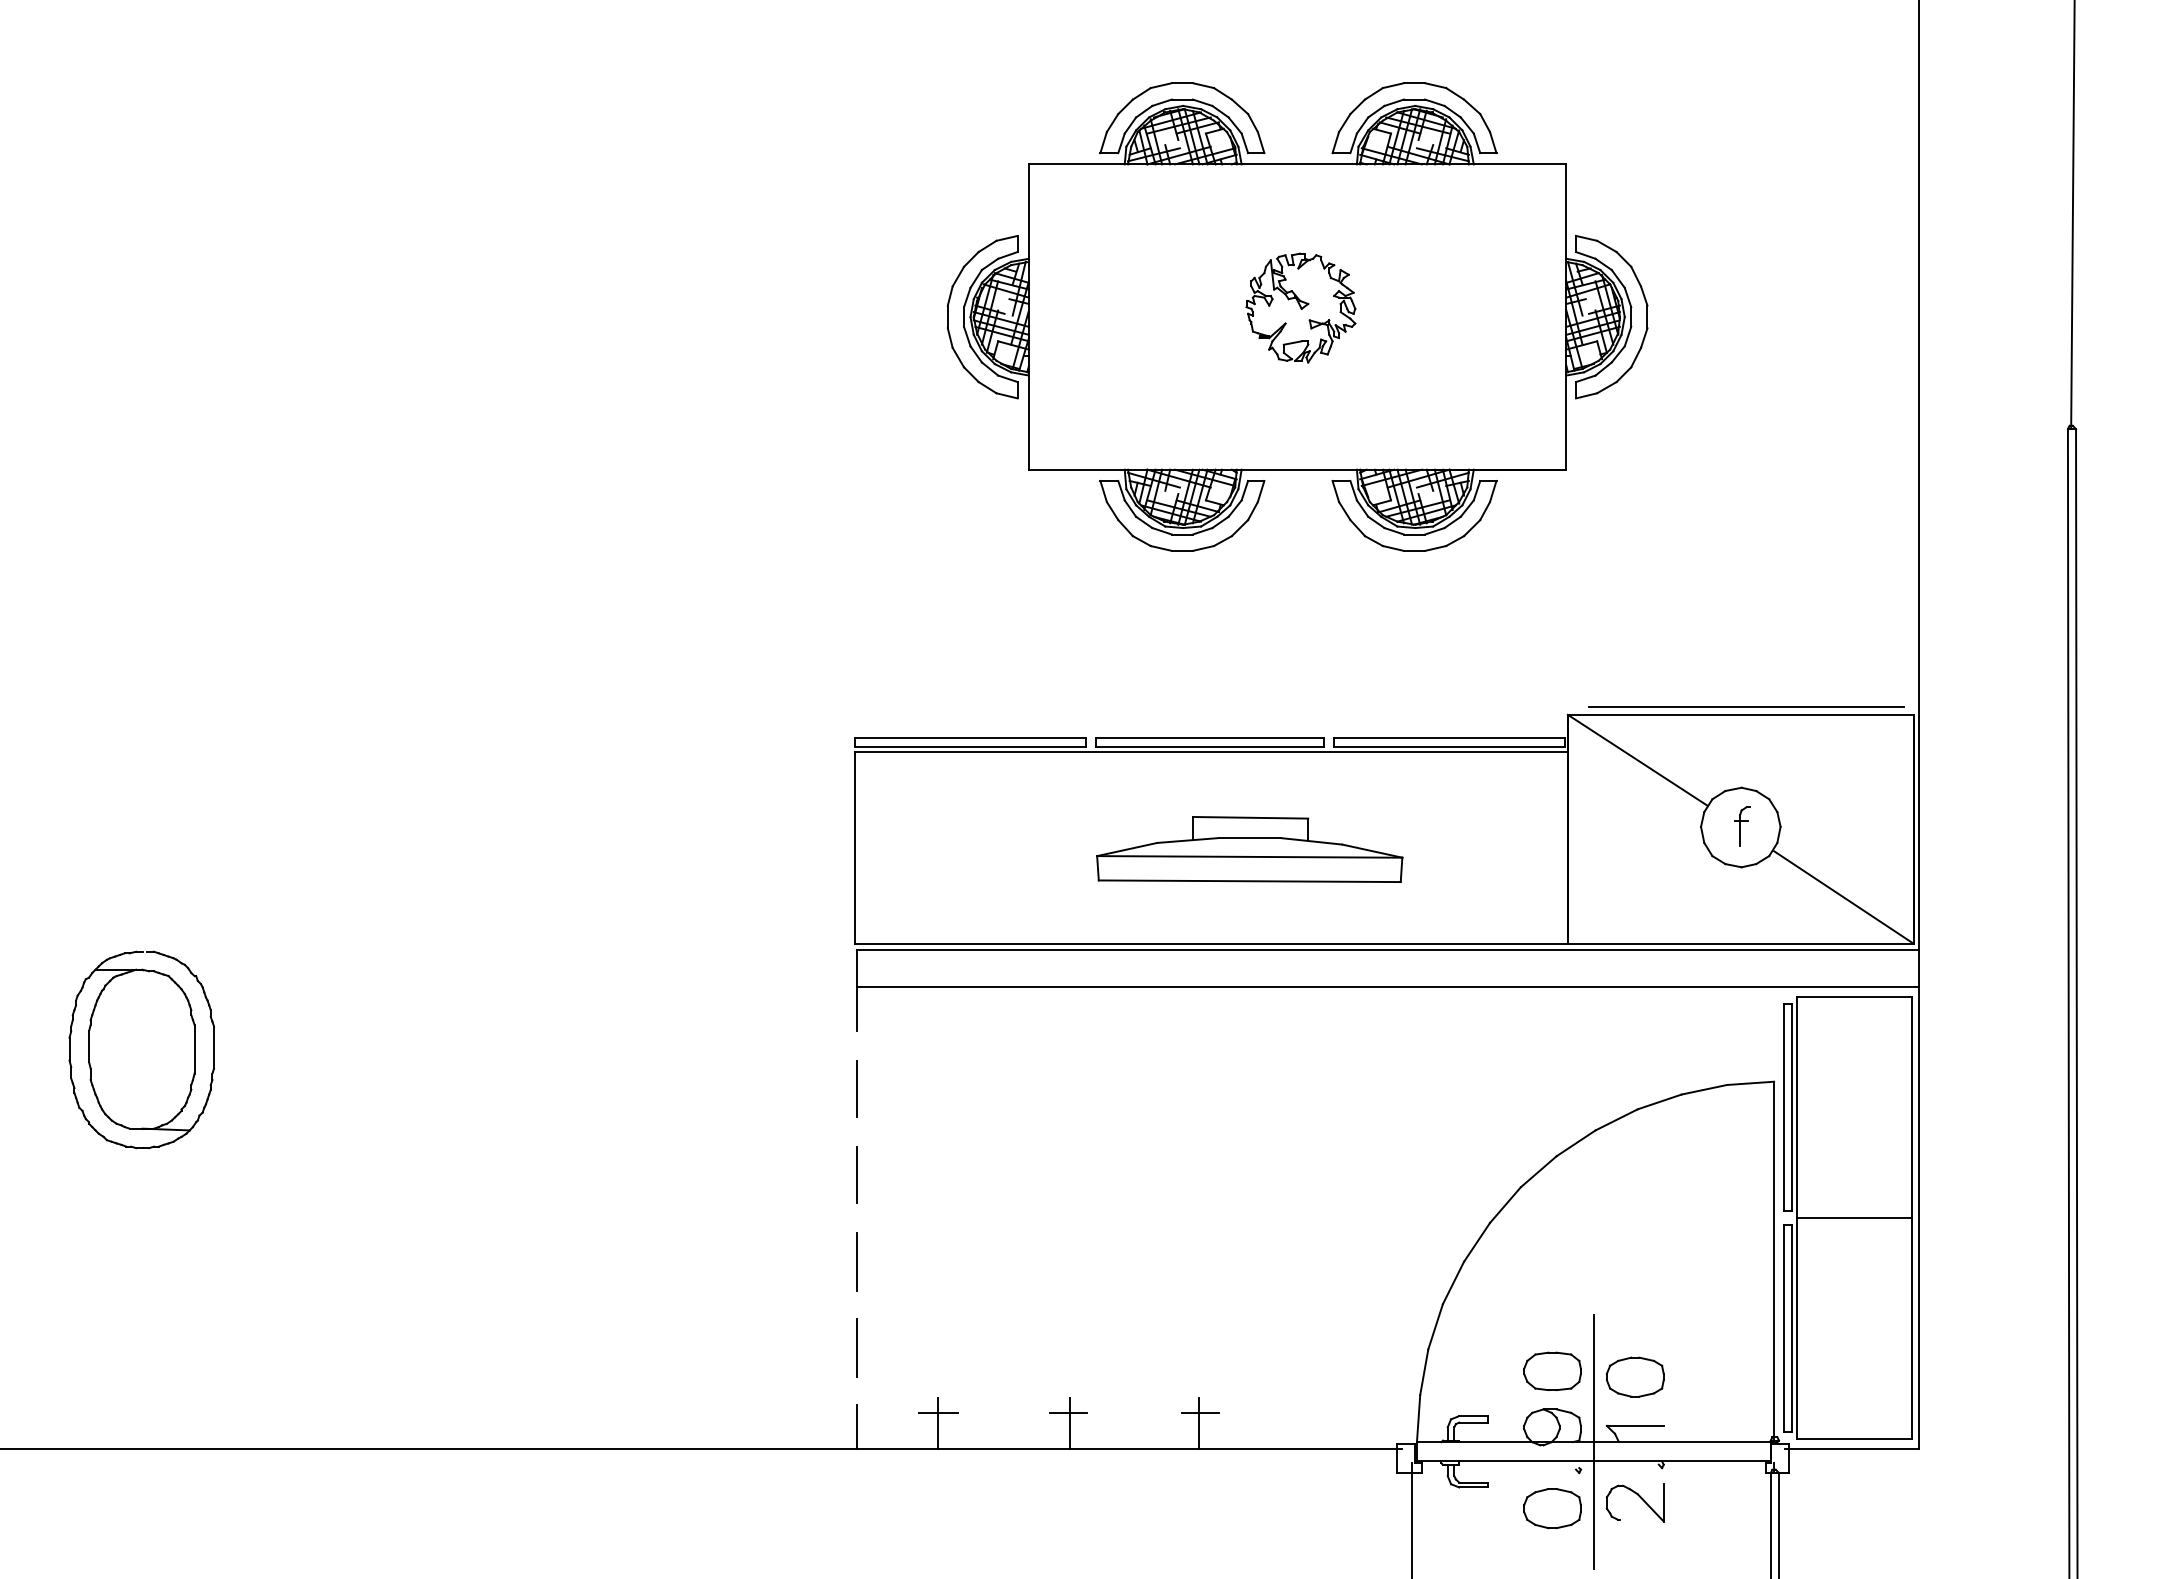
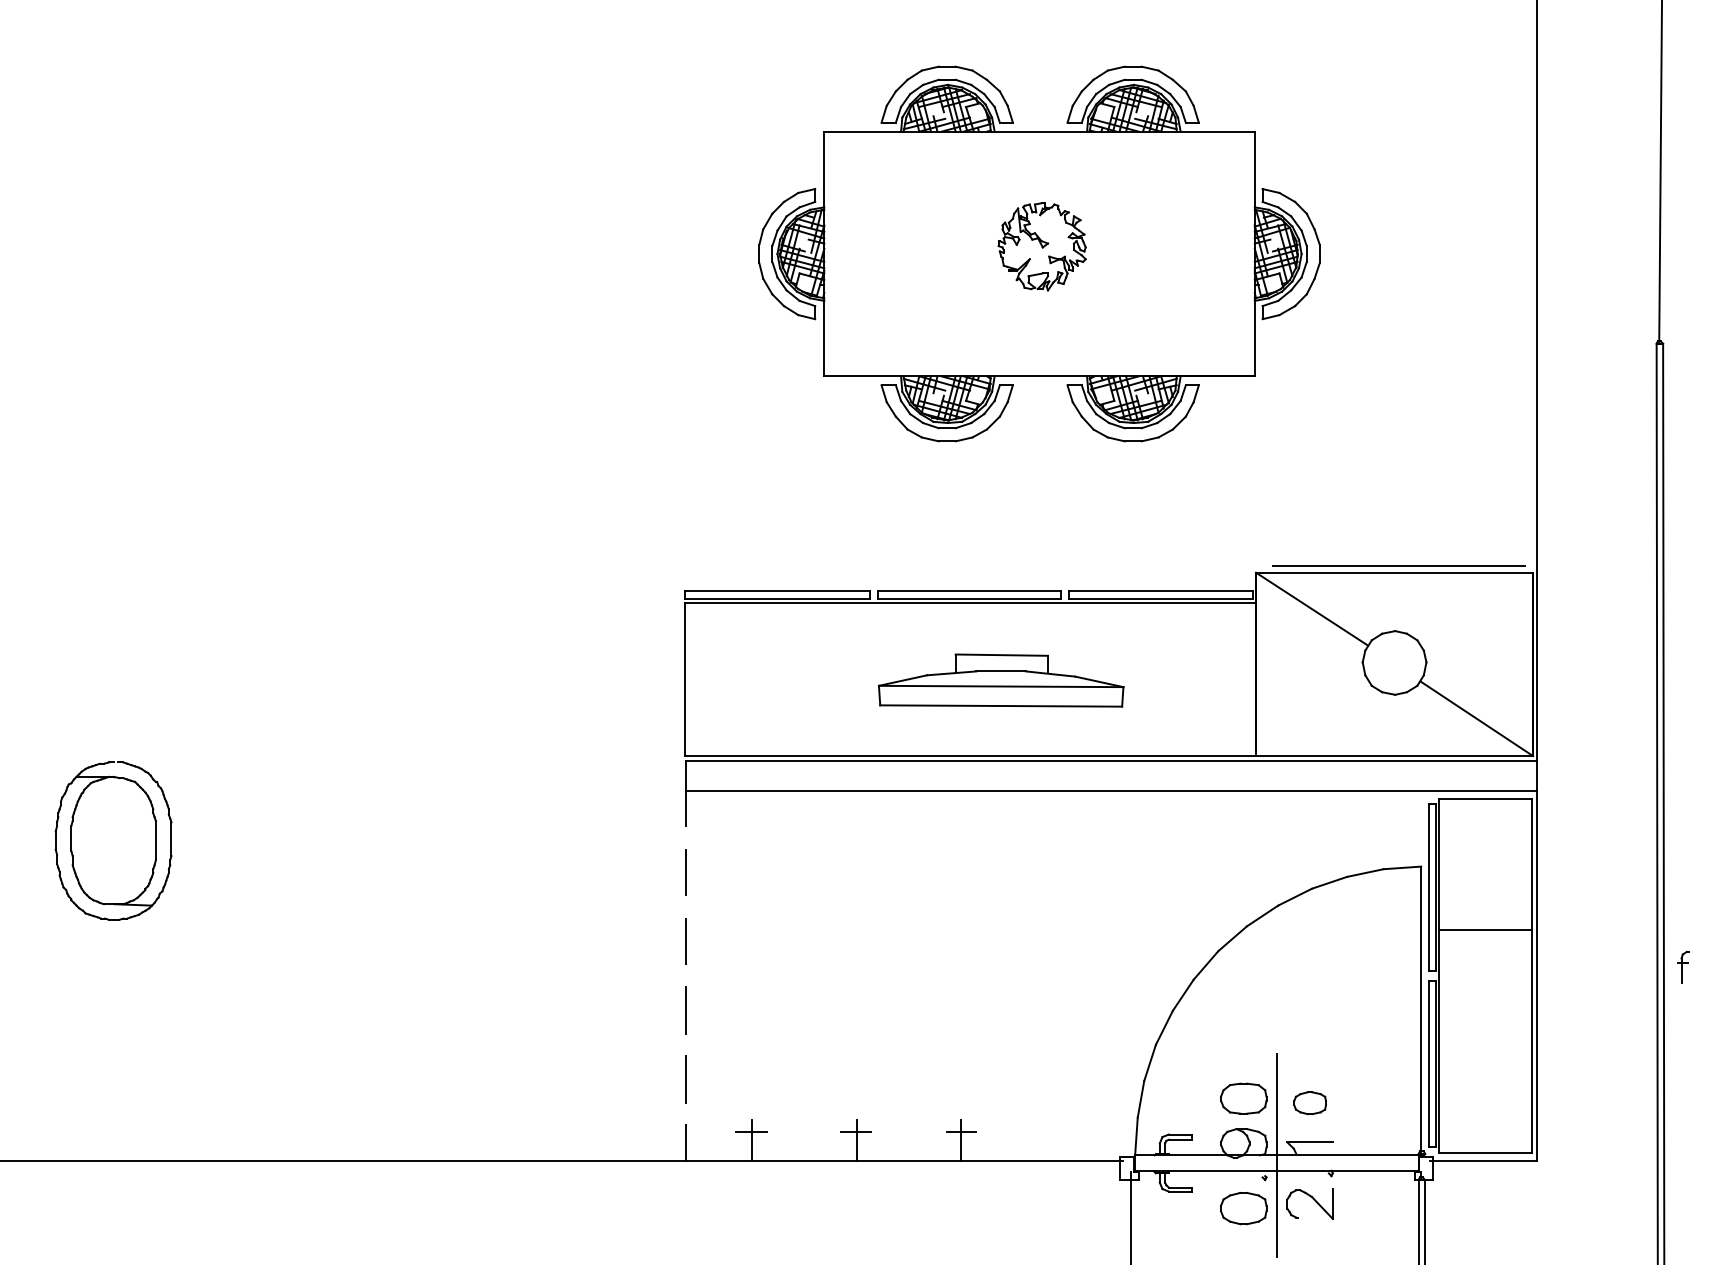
part: (1742, 826) -> (1683, 967), moved
line: (1854, 1218) -> (1485, 930), moved
part: (1635, 1376) -> (1310, 1102), size x0.7

